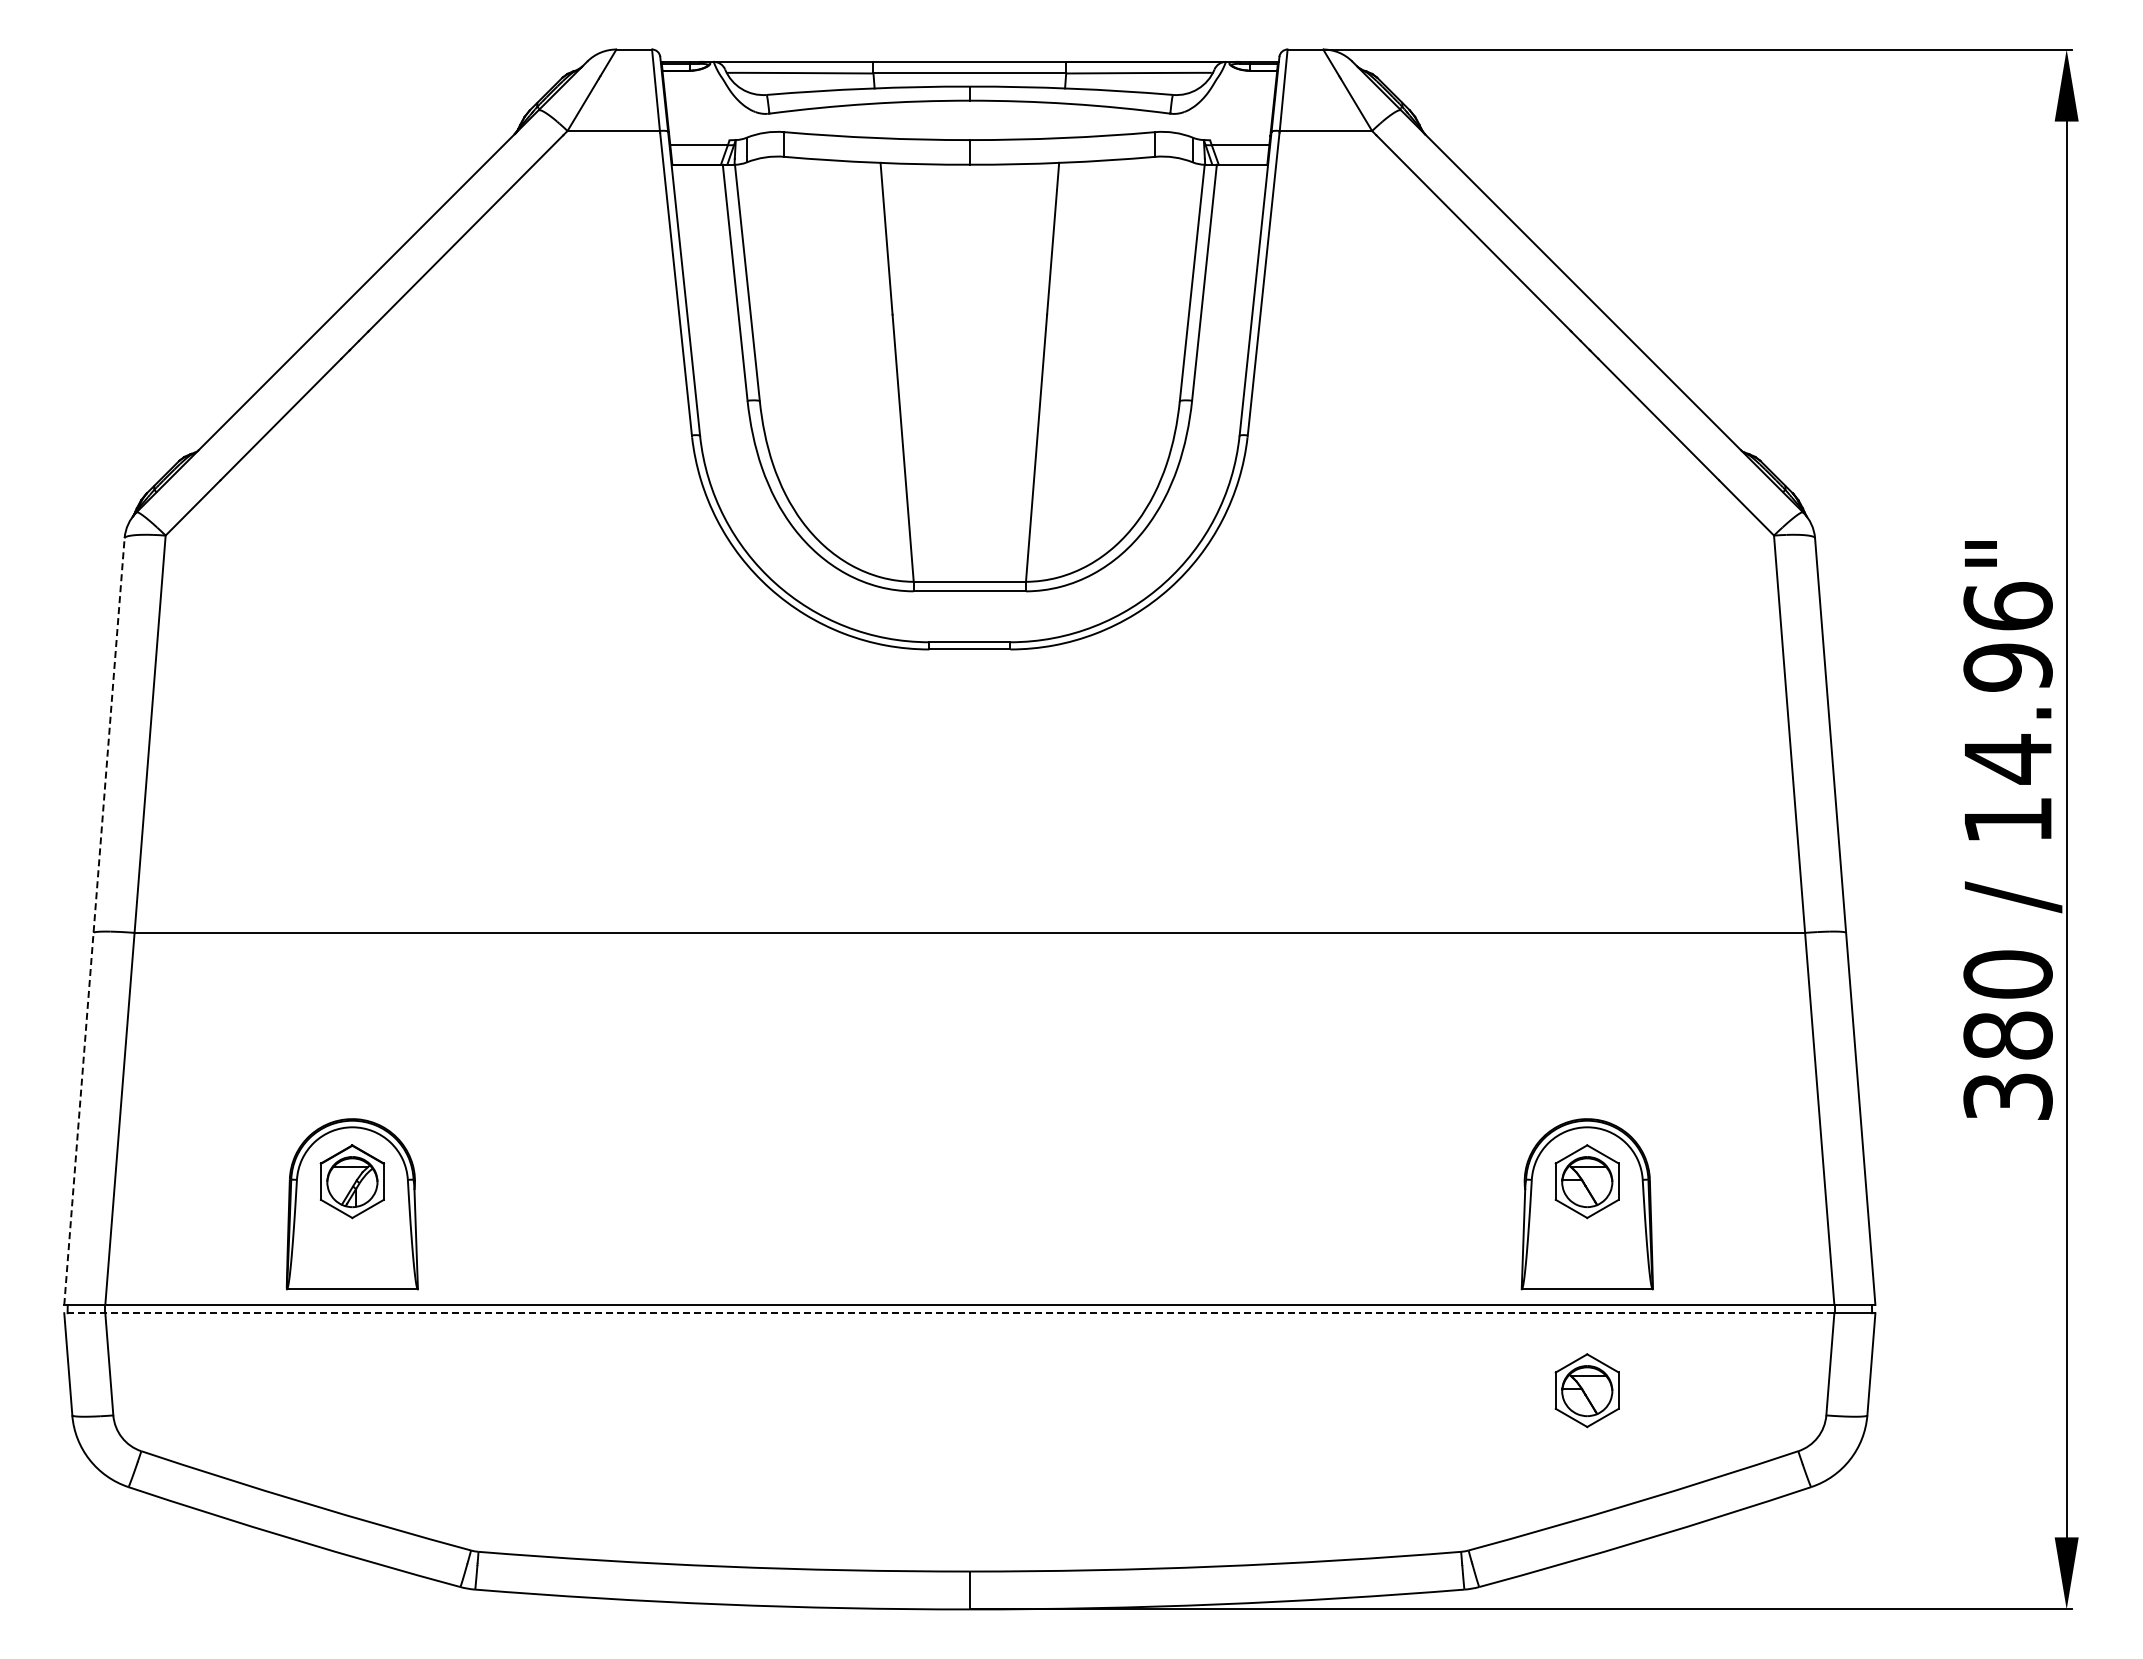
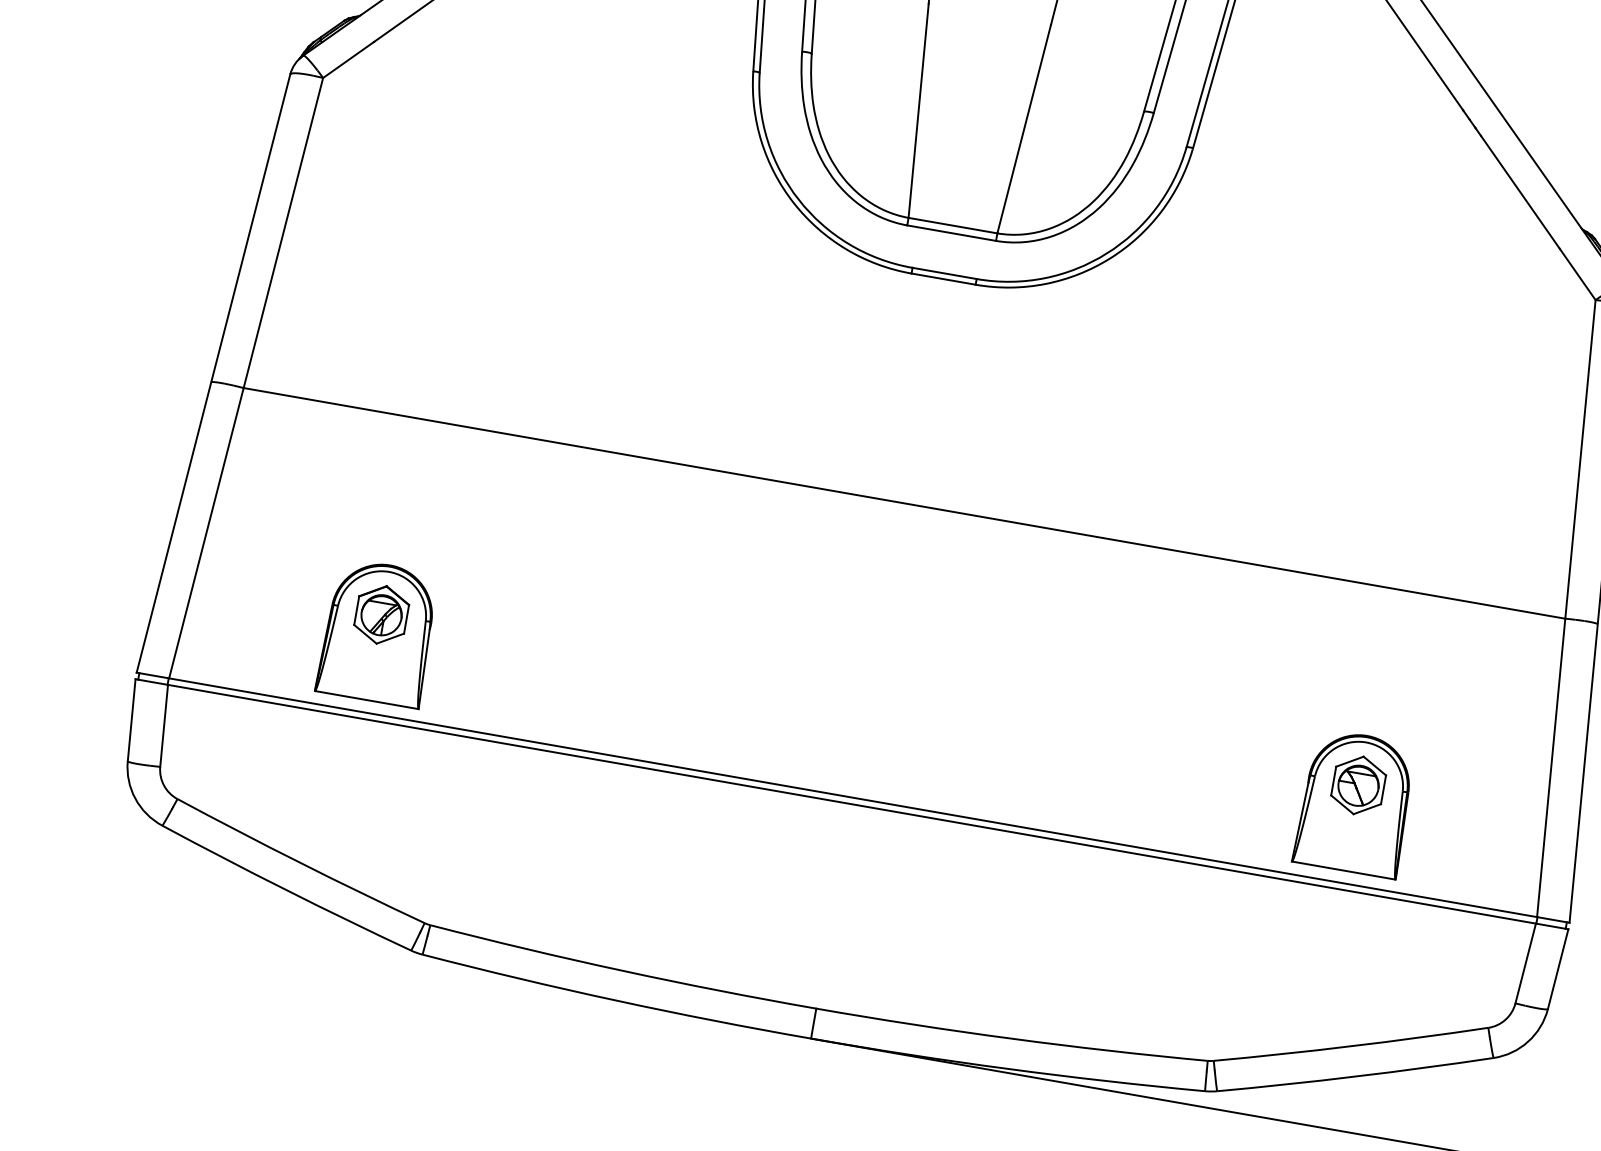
line: (94, 921) -> (213, 373), dashed -> solid
line: (948, 1313) -> (835, 801), dashed -> solid
part: (1586, 1390) -> (1329, 950), removed

